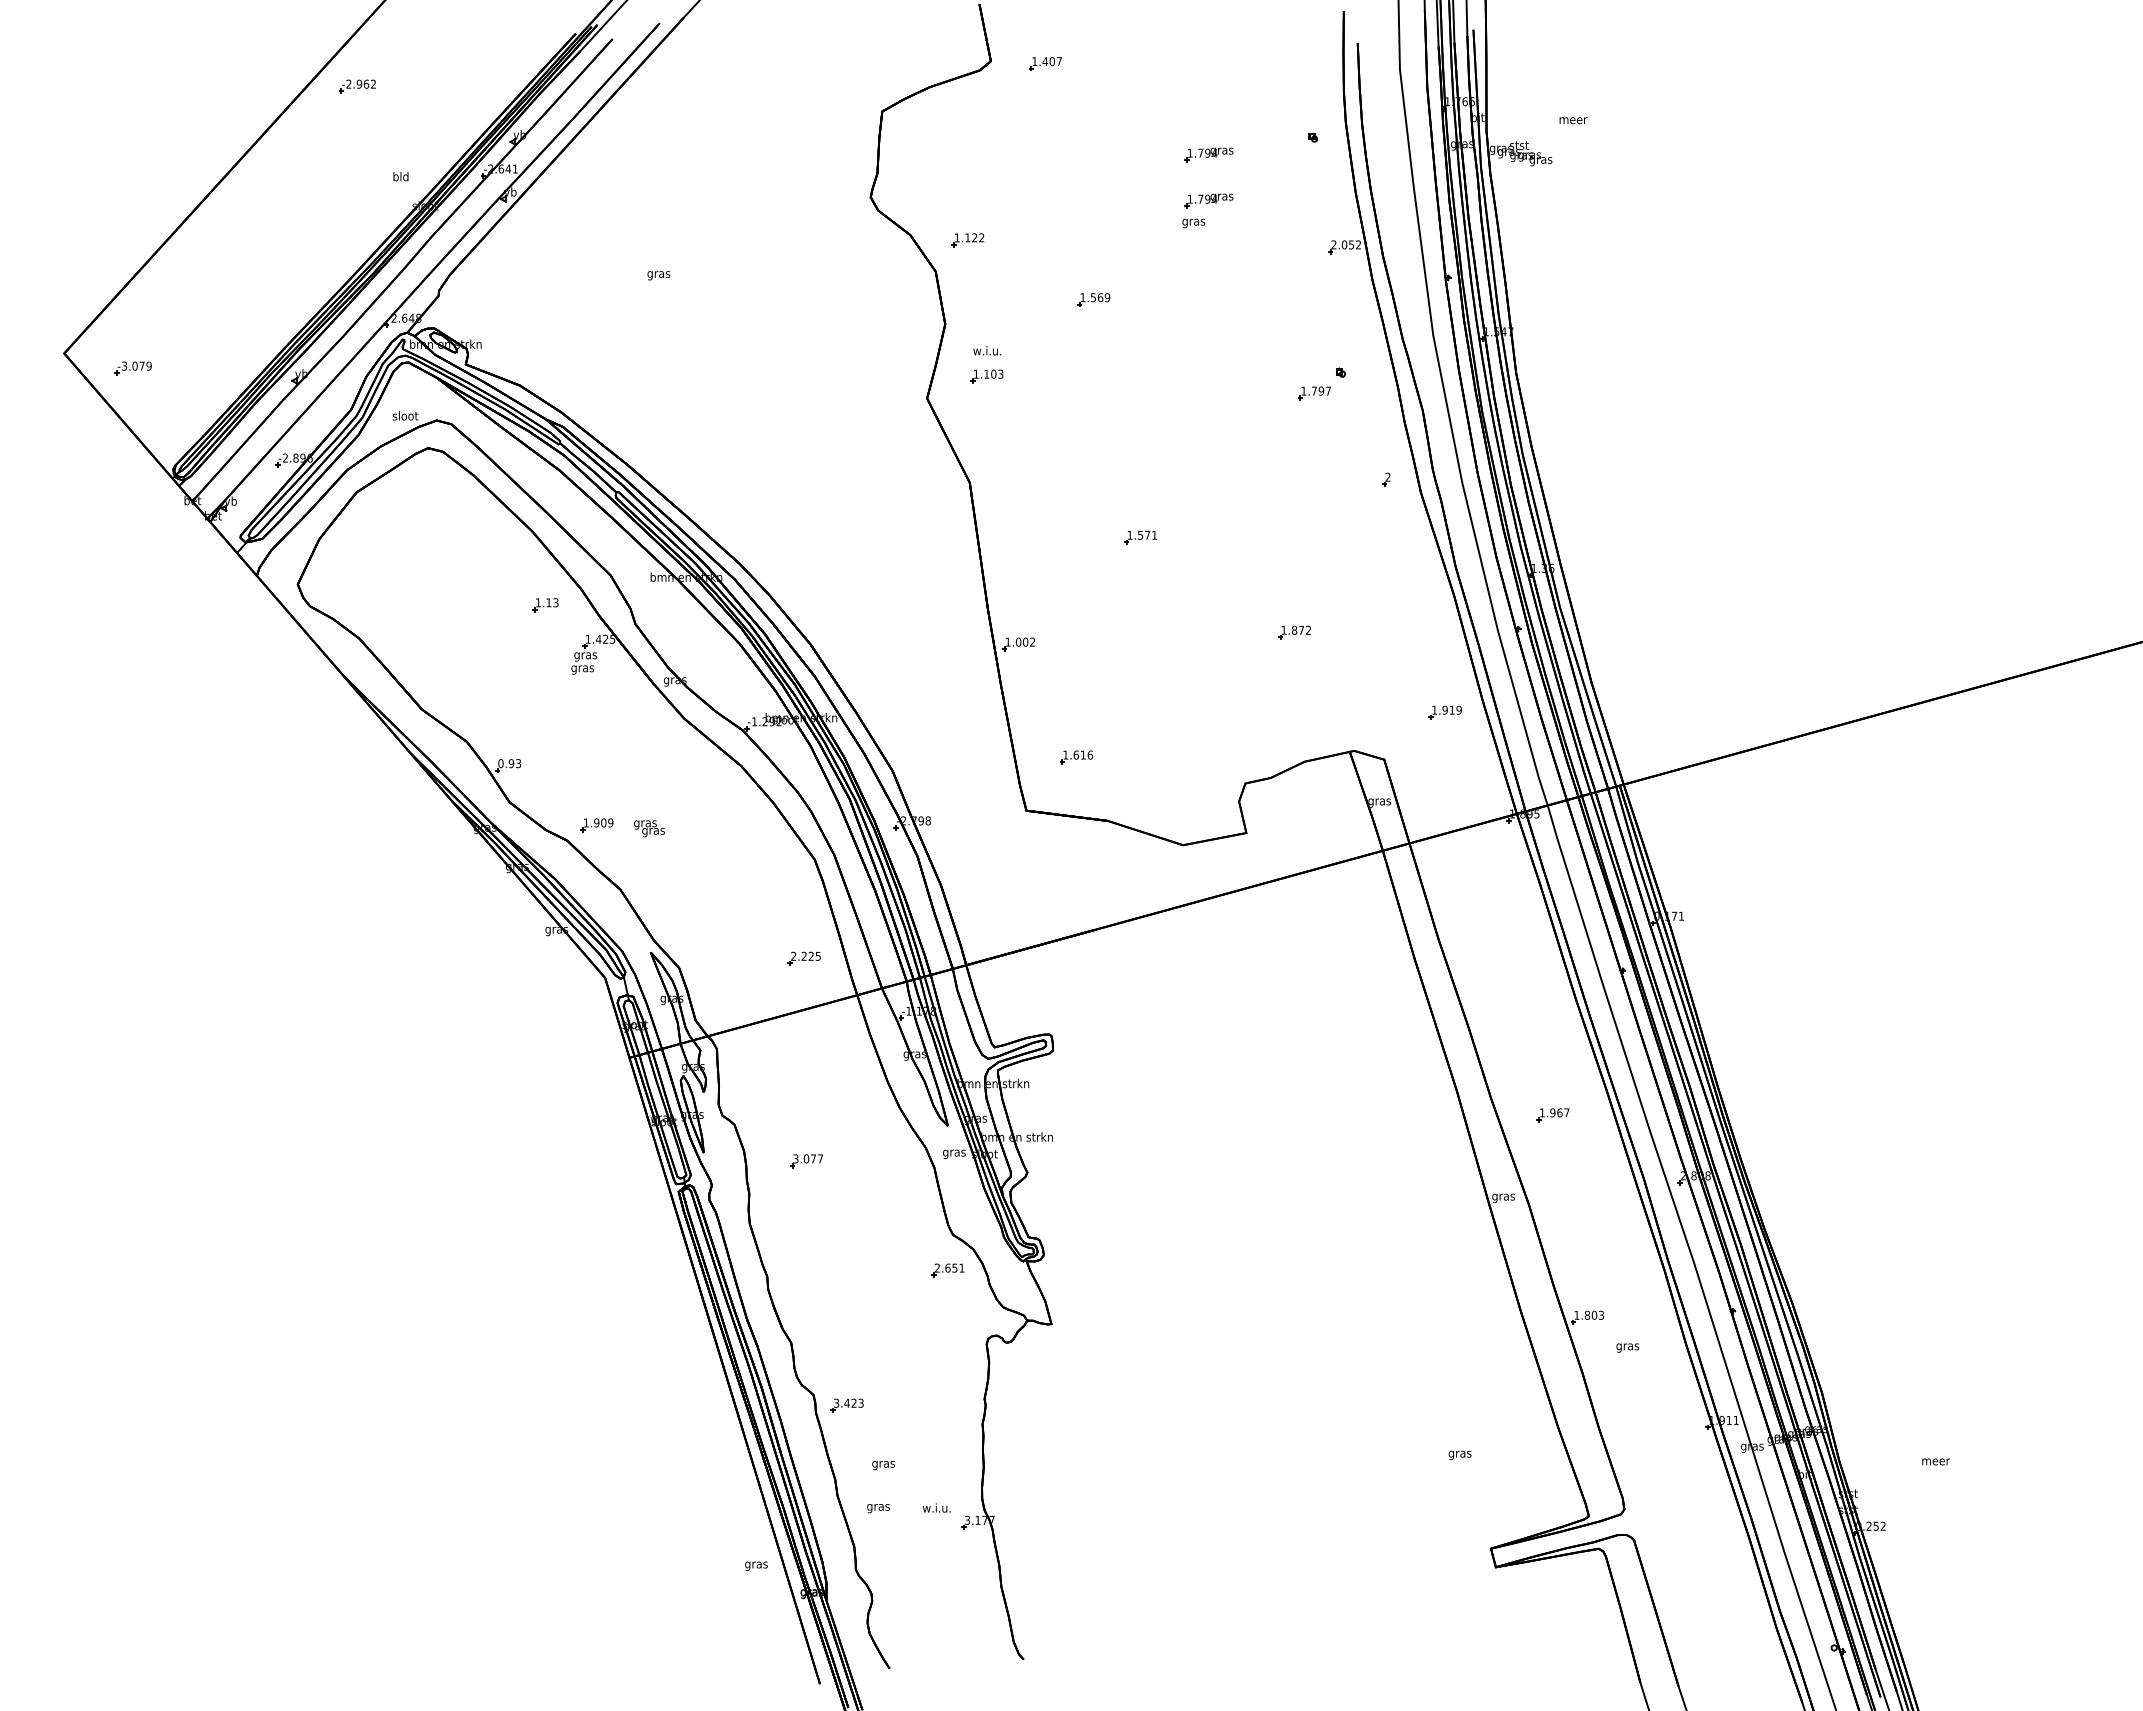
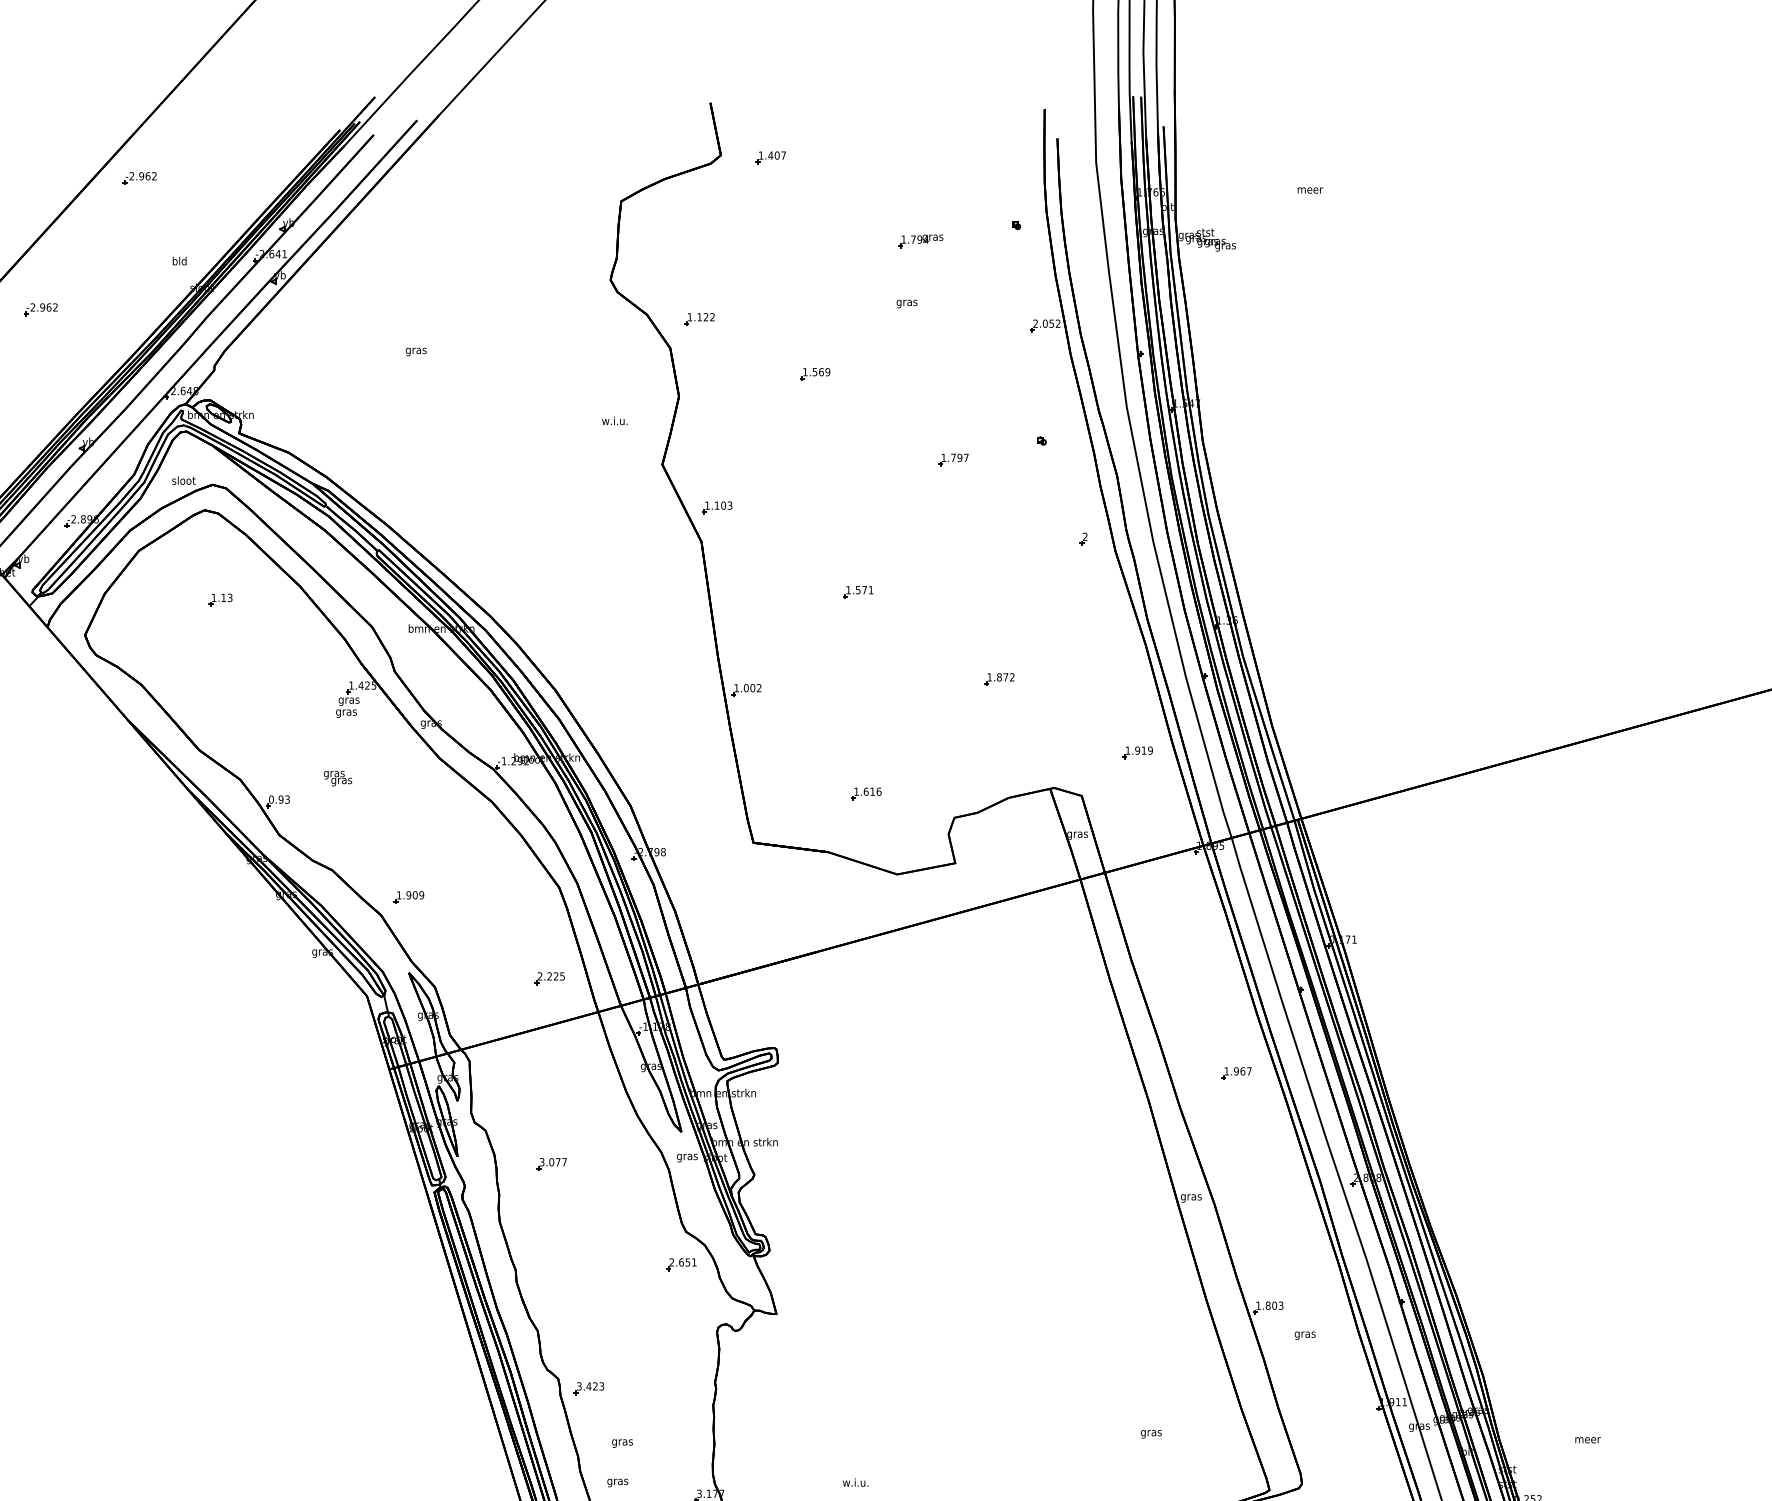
text: (1573, 120) -> (1310, 190), moved
part: (1208, 200) -> (920, 282), removed
part: (249, 229) -> (40, 309), added
text: (987, 350) -> (615, 420), moved
part: (986, 376) -> (716, 507), moved
part: (1314, 393) -> (953, 460), moved
part: (545, 605) -> (220, 600), moved
part: (1076, 757) -> (866, 793), moved
part: (596, 825) -> (408, 897), moved
text: (649, 828) -> (337, 778), moved
part: (1552, 1115) -> (1236, 1073), moved
text: (936, 1507) -> (855, 1482), moved

